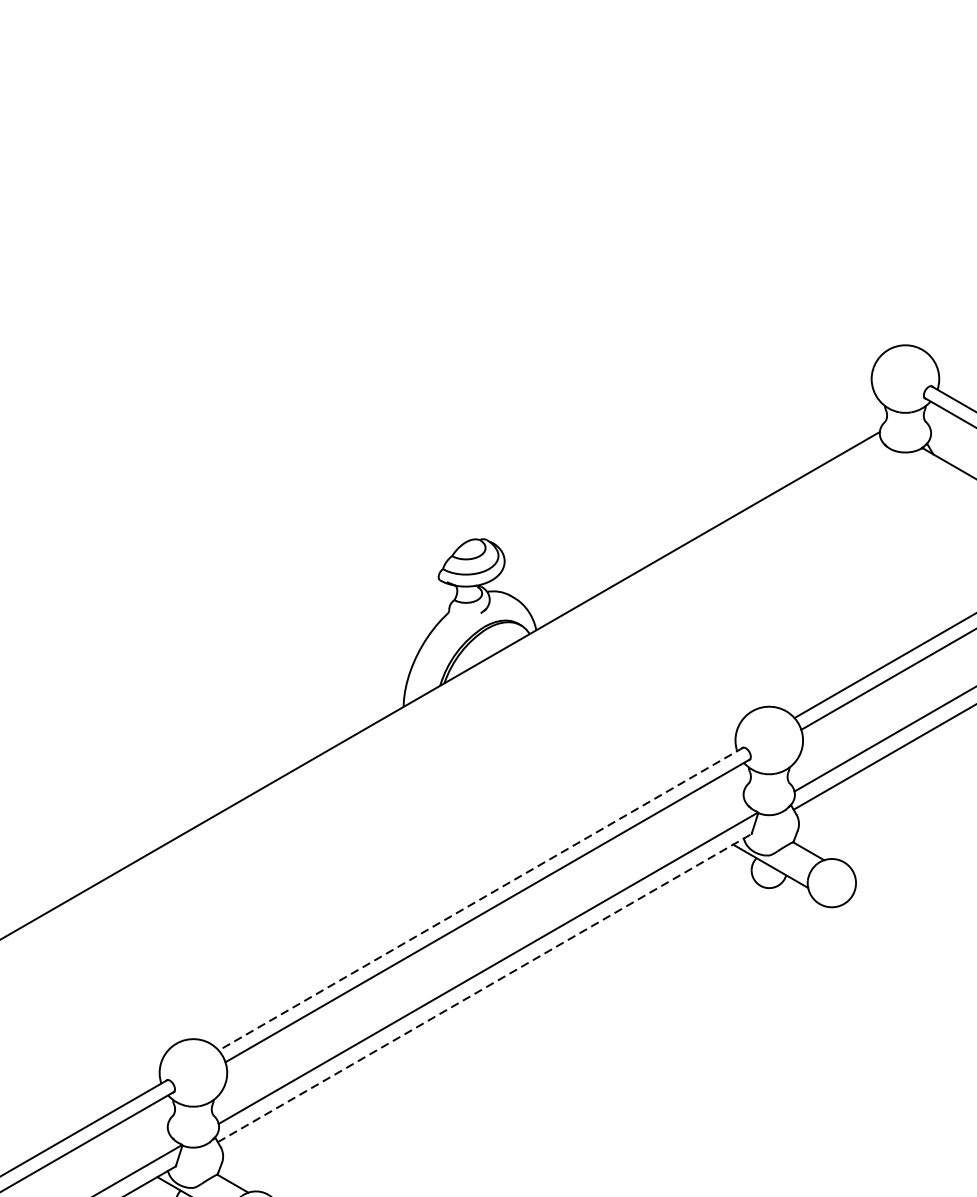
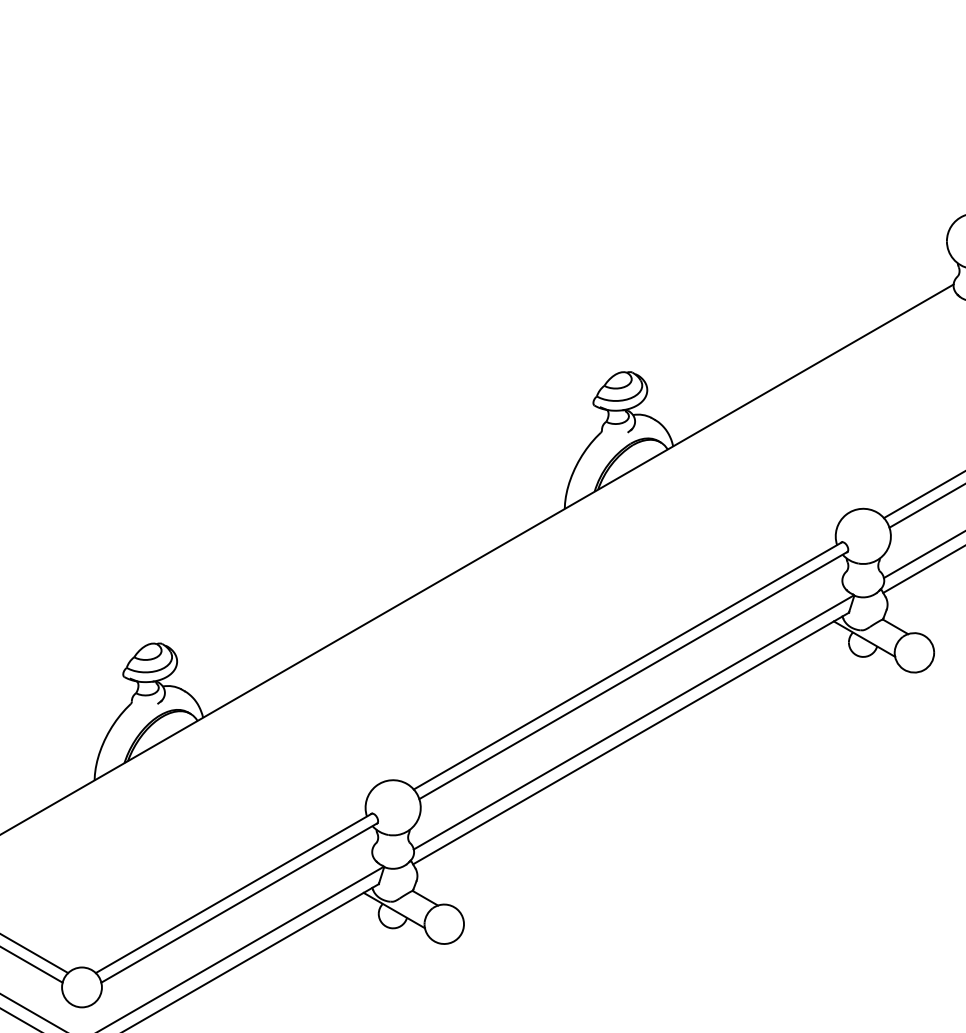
line: (480, 899) -> (627, 666), dashed -> solid
line: (485, 988) -> (631, 738), dashed -> solid

